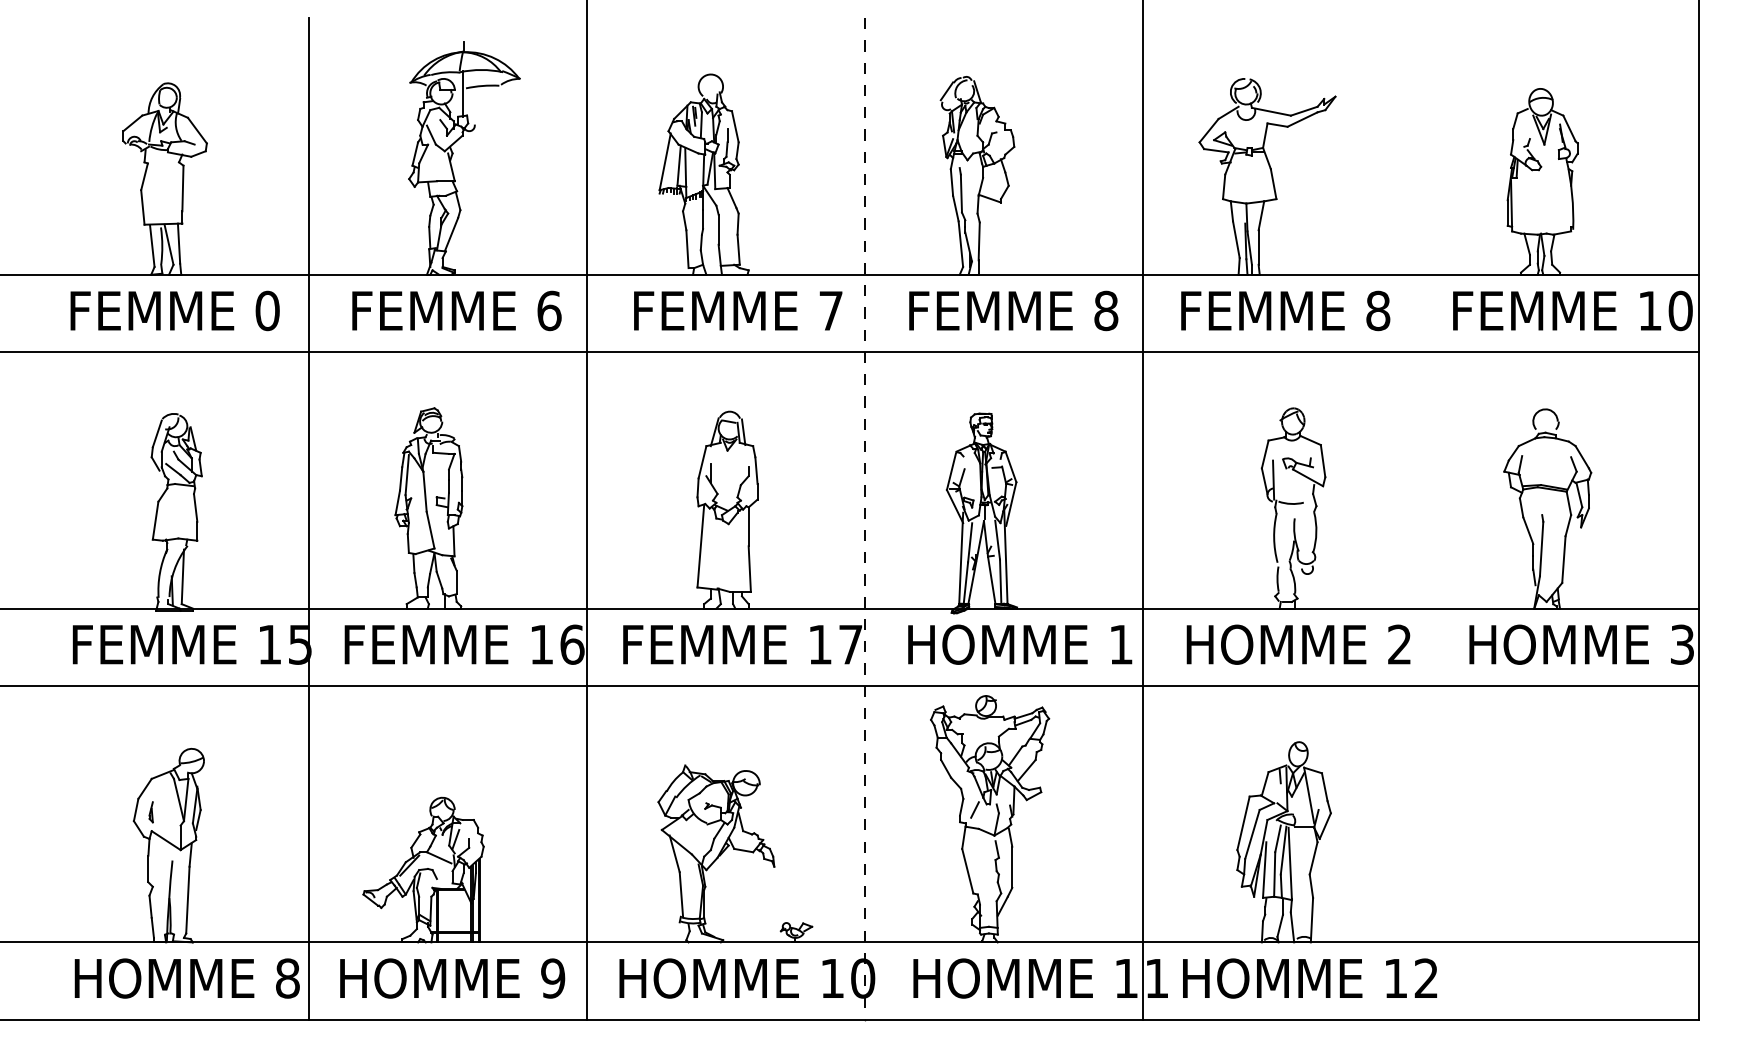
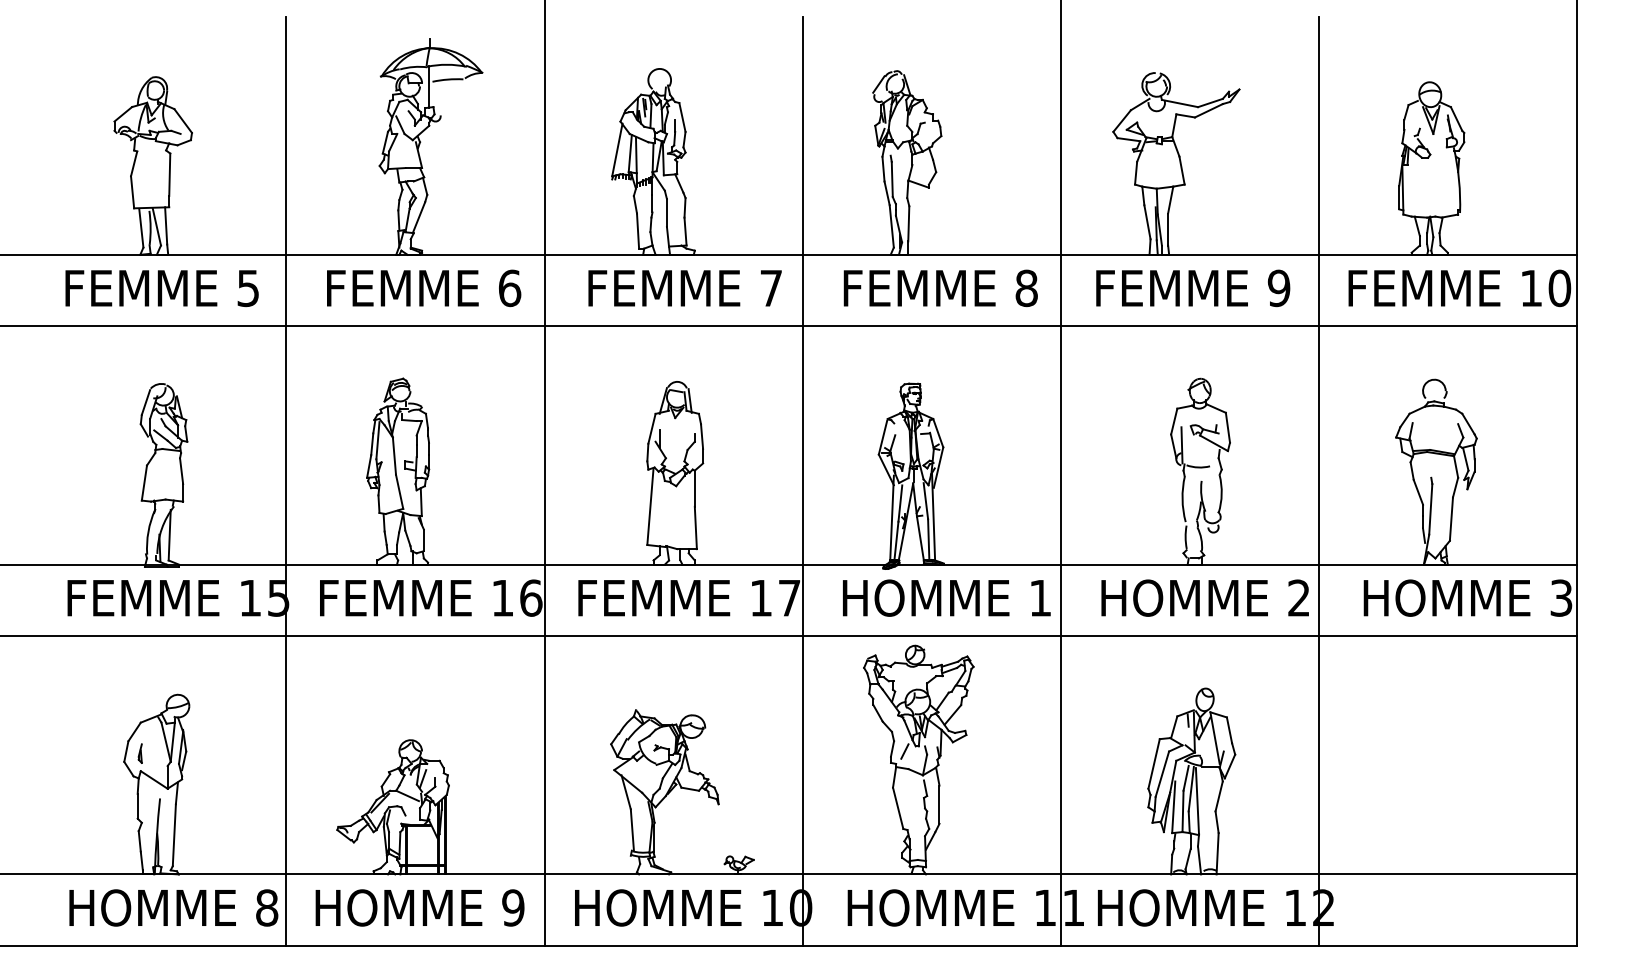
text: (267, 310) -> (248, 287), 0 -> 5
text: (1378, 311) -> (1279, 288), 8 -> 9
line: (864, 518) -> (802, 481), dashed -> solid
line: (1421, 518) -> (1319, 481), added

